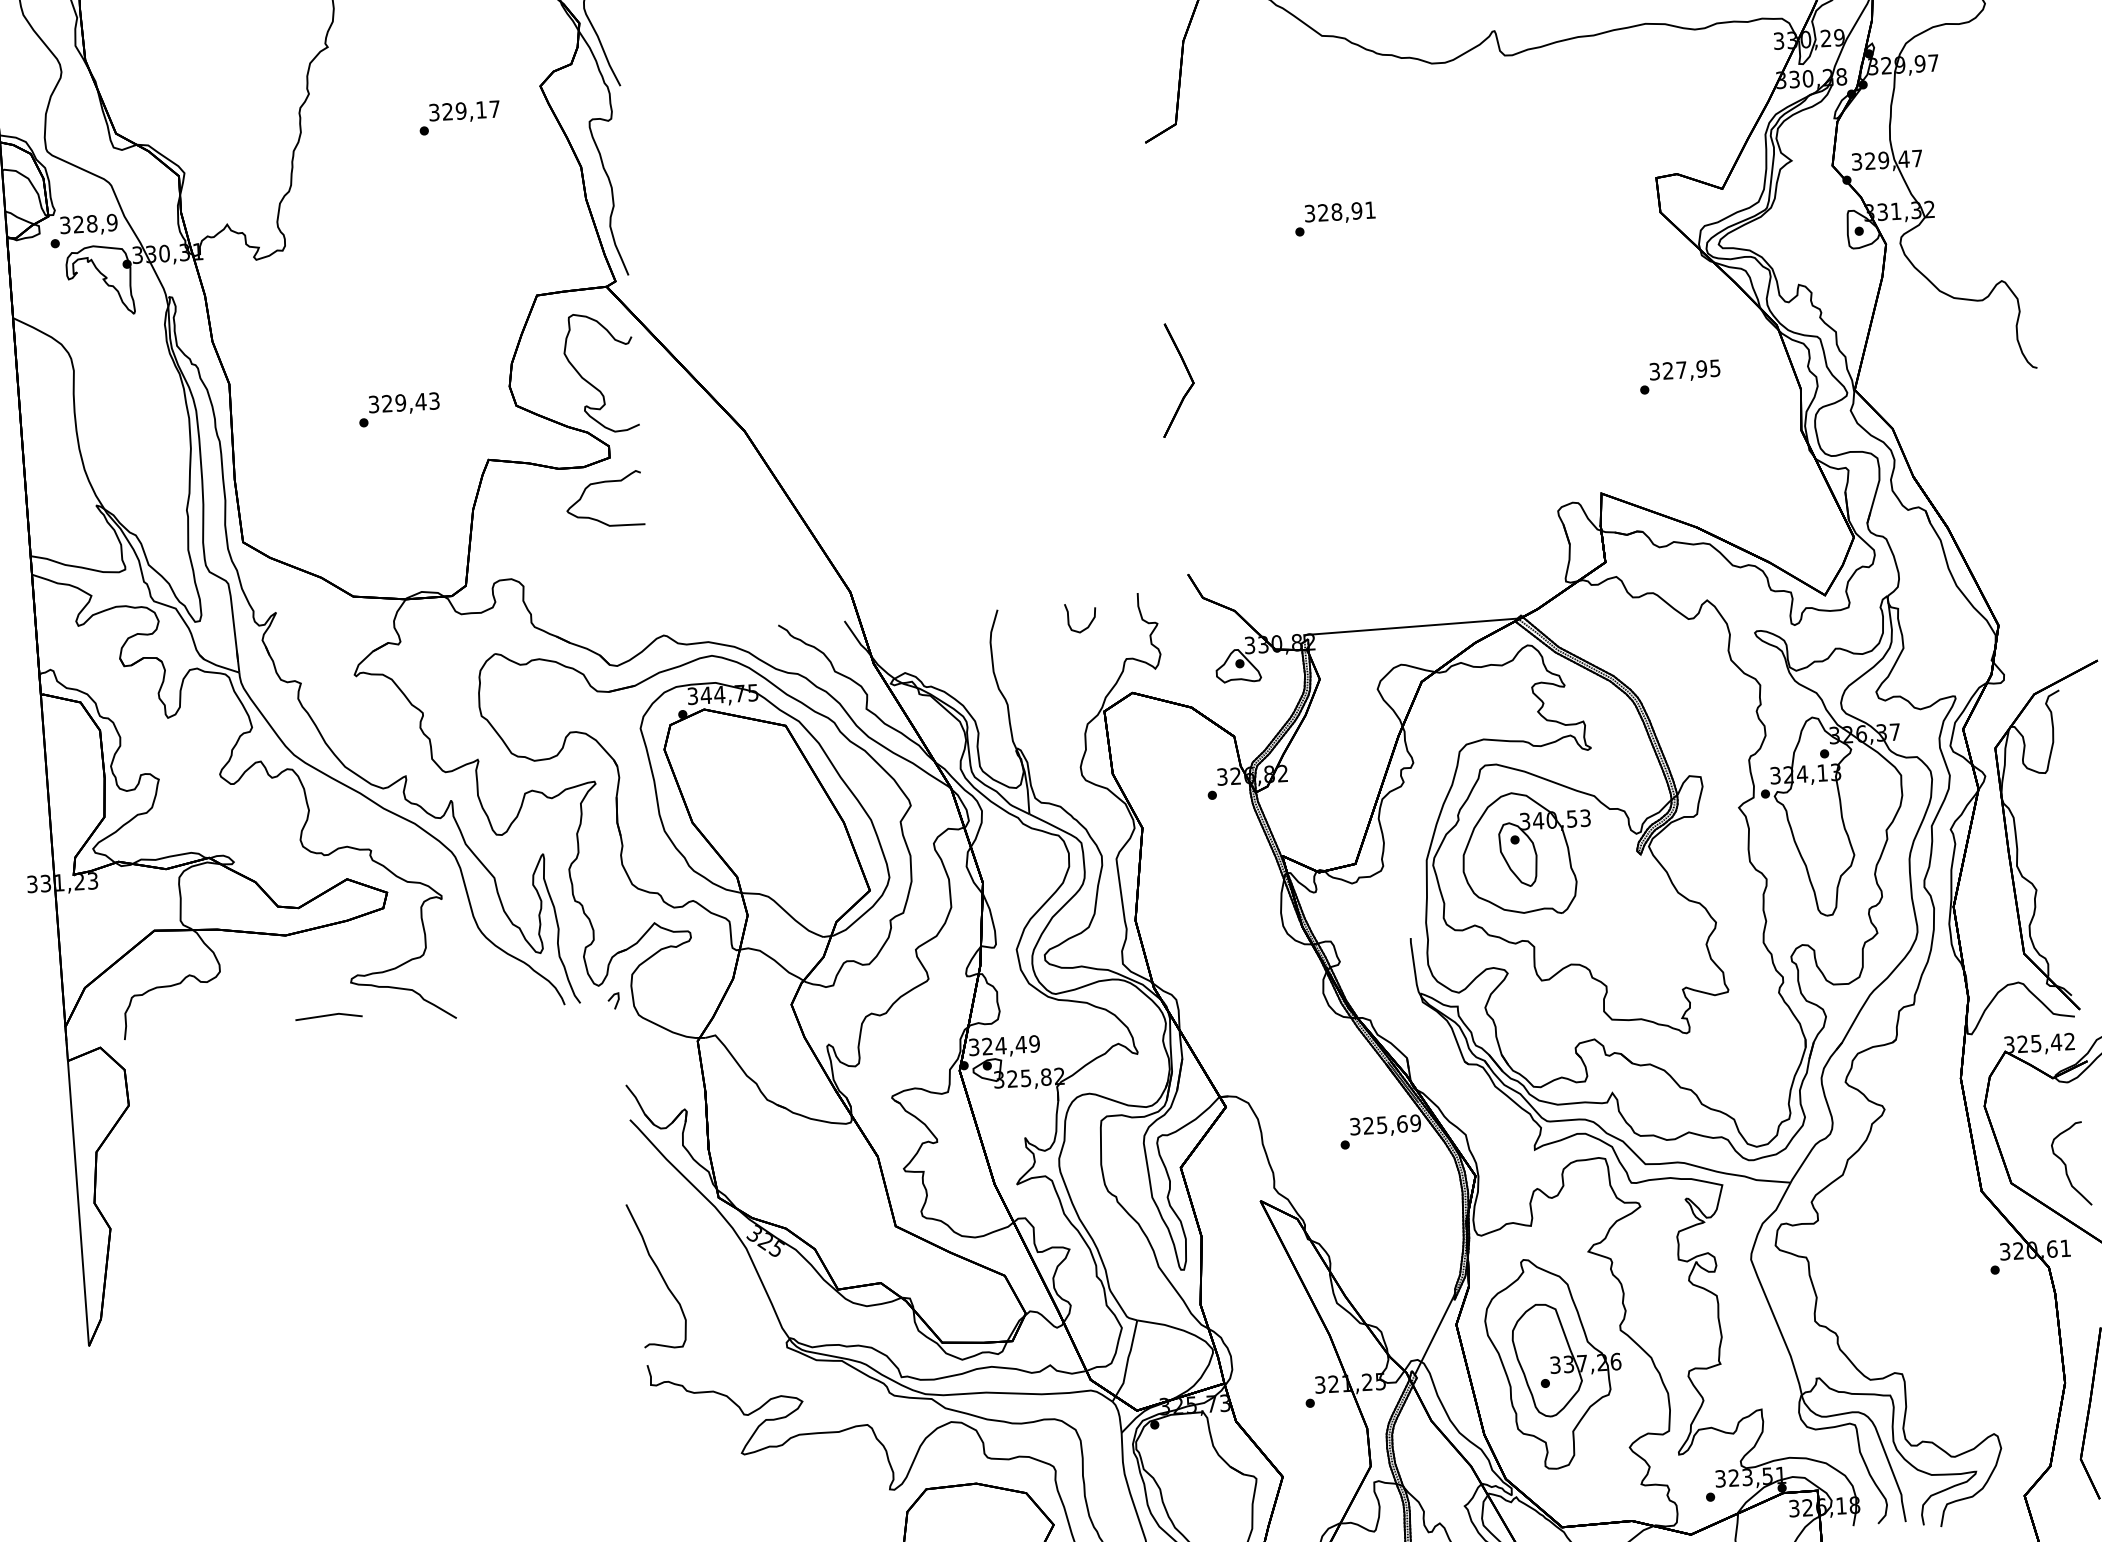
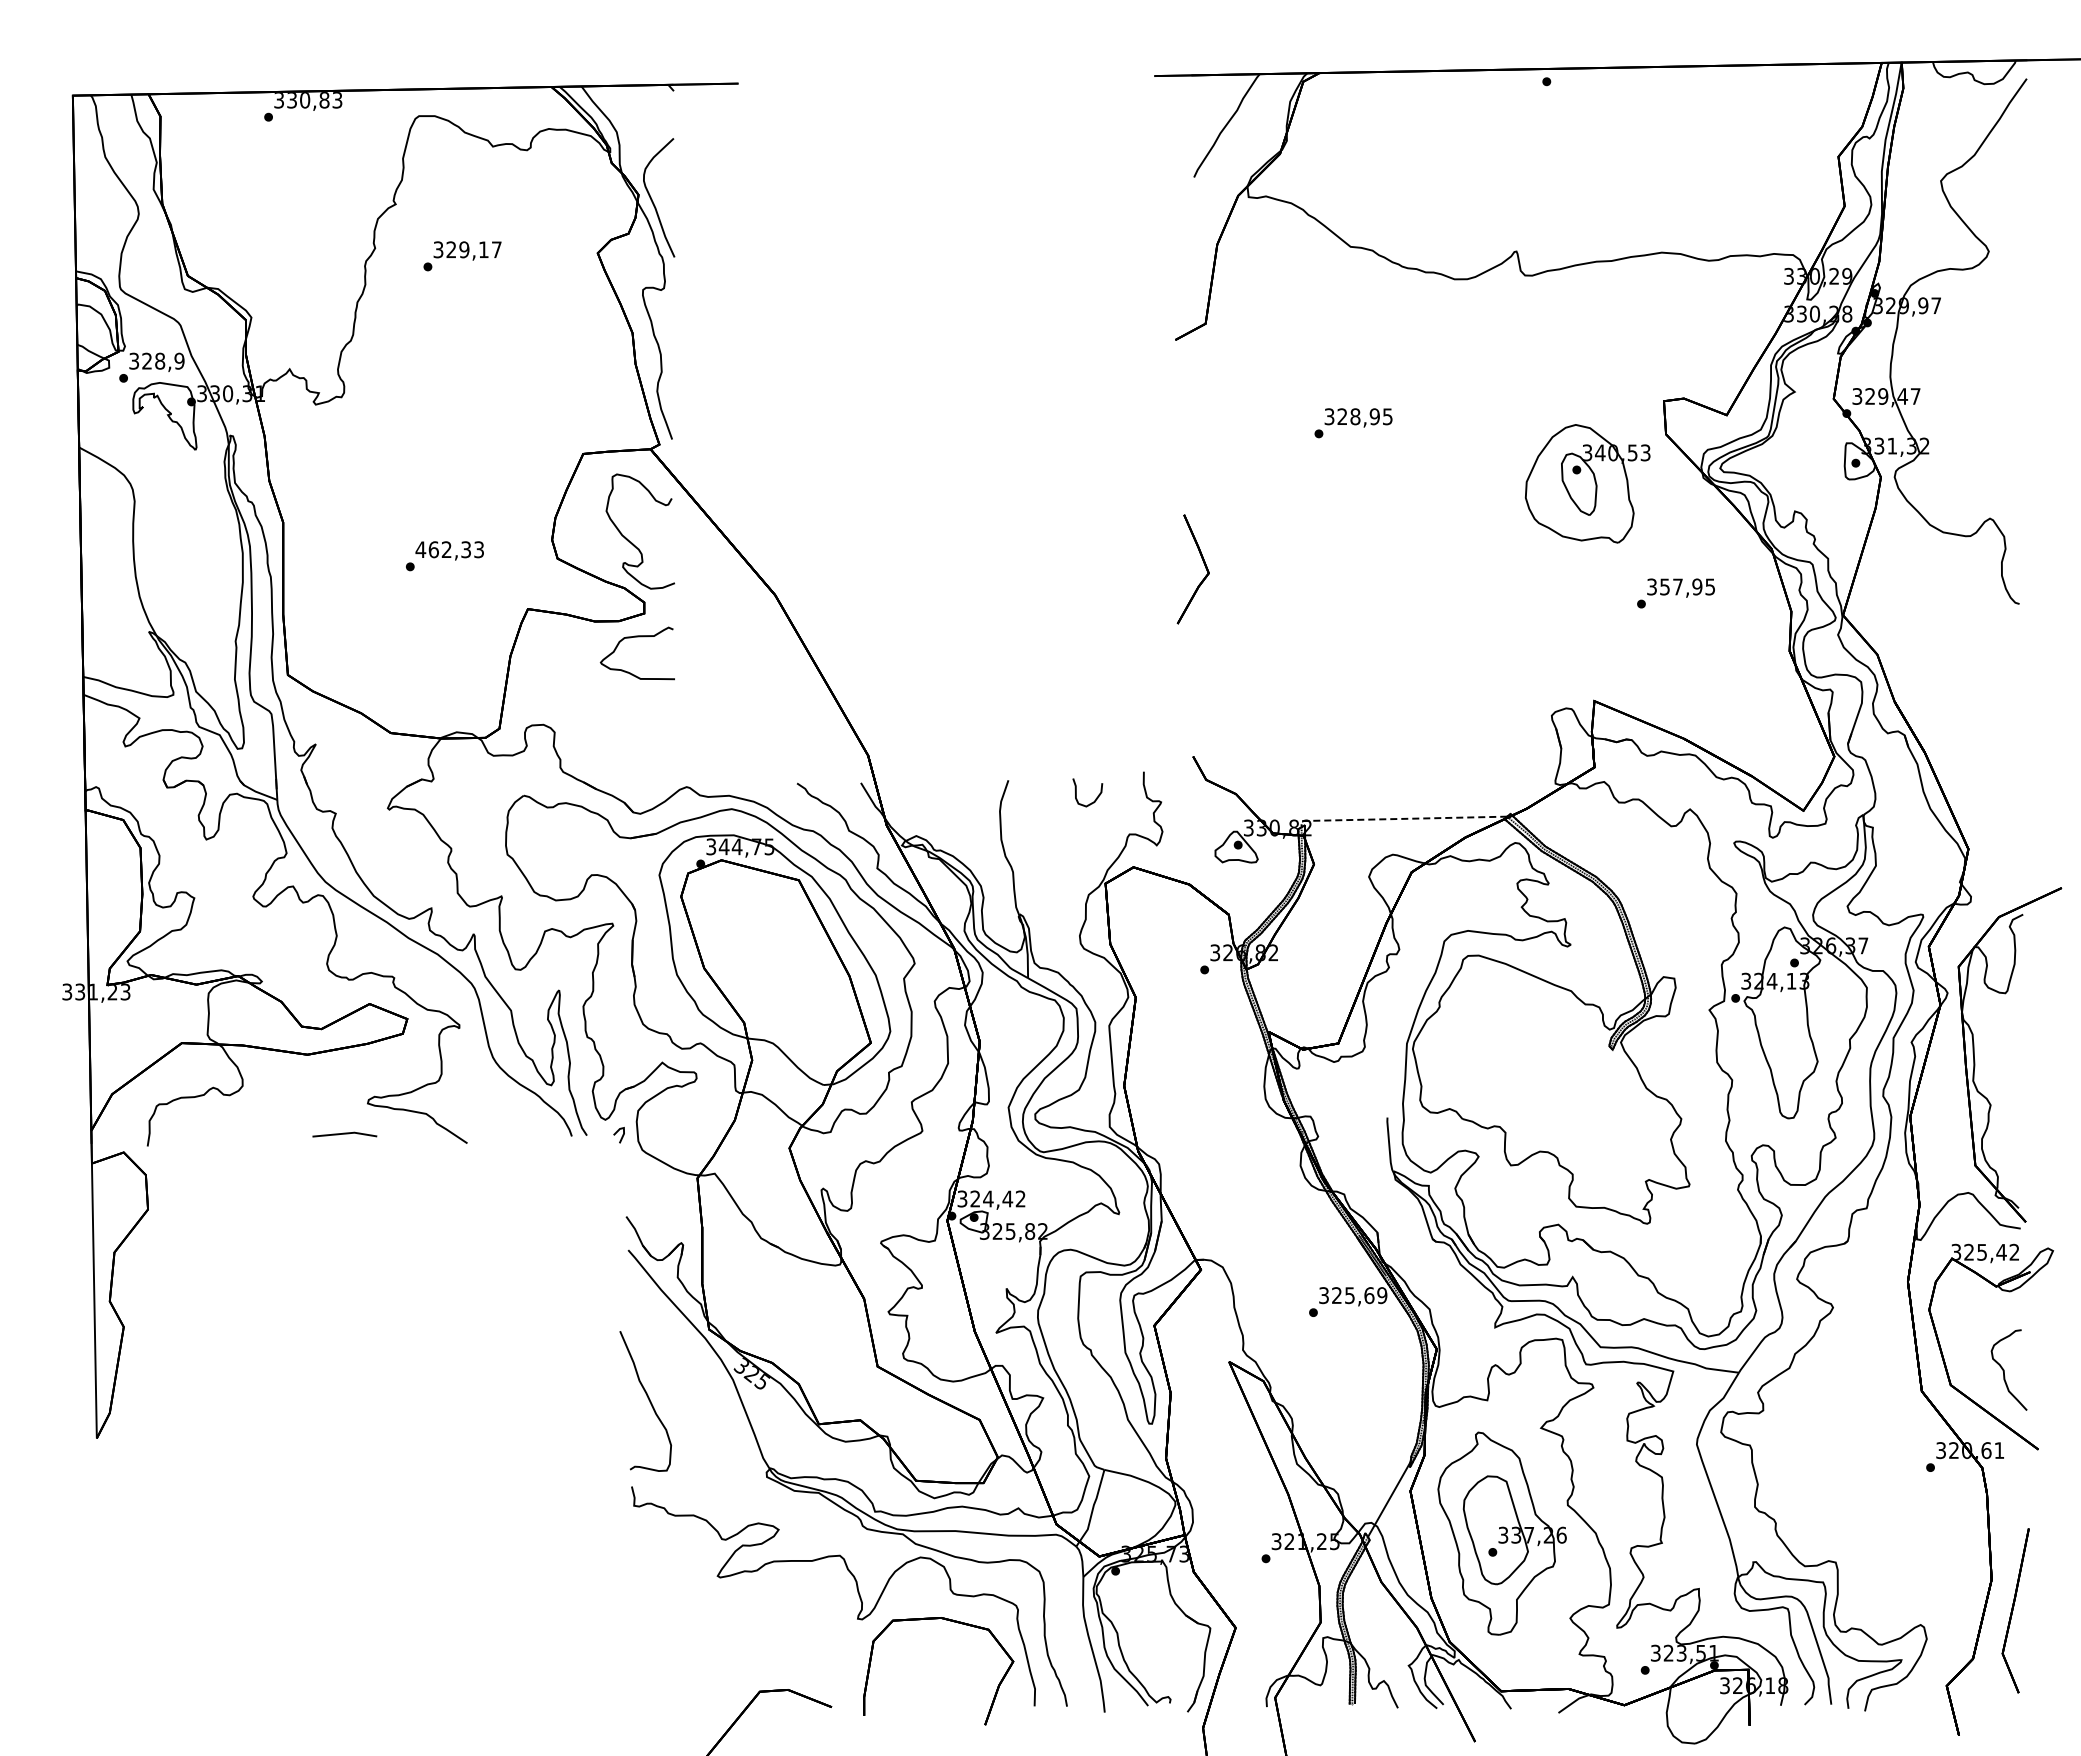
text: (459, 118) -> (462, 256), moved
text: (1370, 209) -> (1387, 416), 328,91 -> 328,95
text: (1667, 370) -> (1664, 586), 327,95 -> 357,95
text: (397, 402) -> (443, 549), 329,43 -> 462,33
line: (1406, 626) -> (1400, 818), solid -> dashed
part: (1526, 853) -> (1587, 483), moved
text: (1034, 1043) -> (1020, 1198), 324,49 -> 324,42

